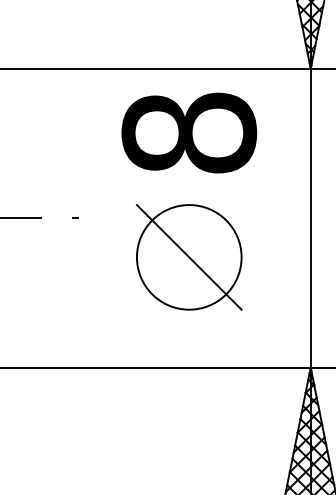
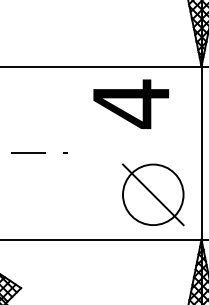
text: (189, 132) -> (131, 103), 8 -> 4
part: (189, 256) -> (153, 194), moved

